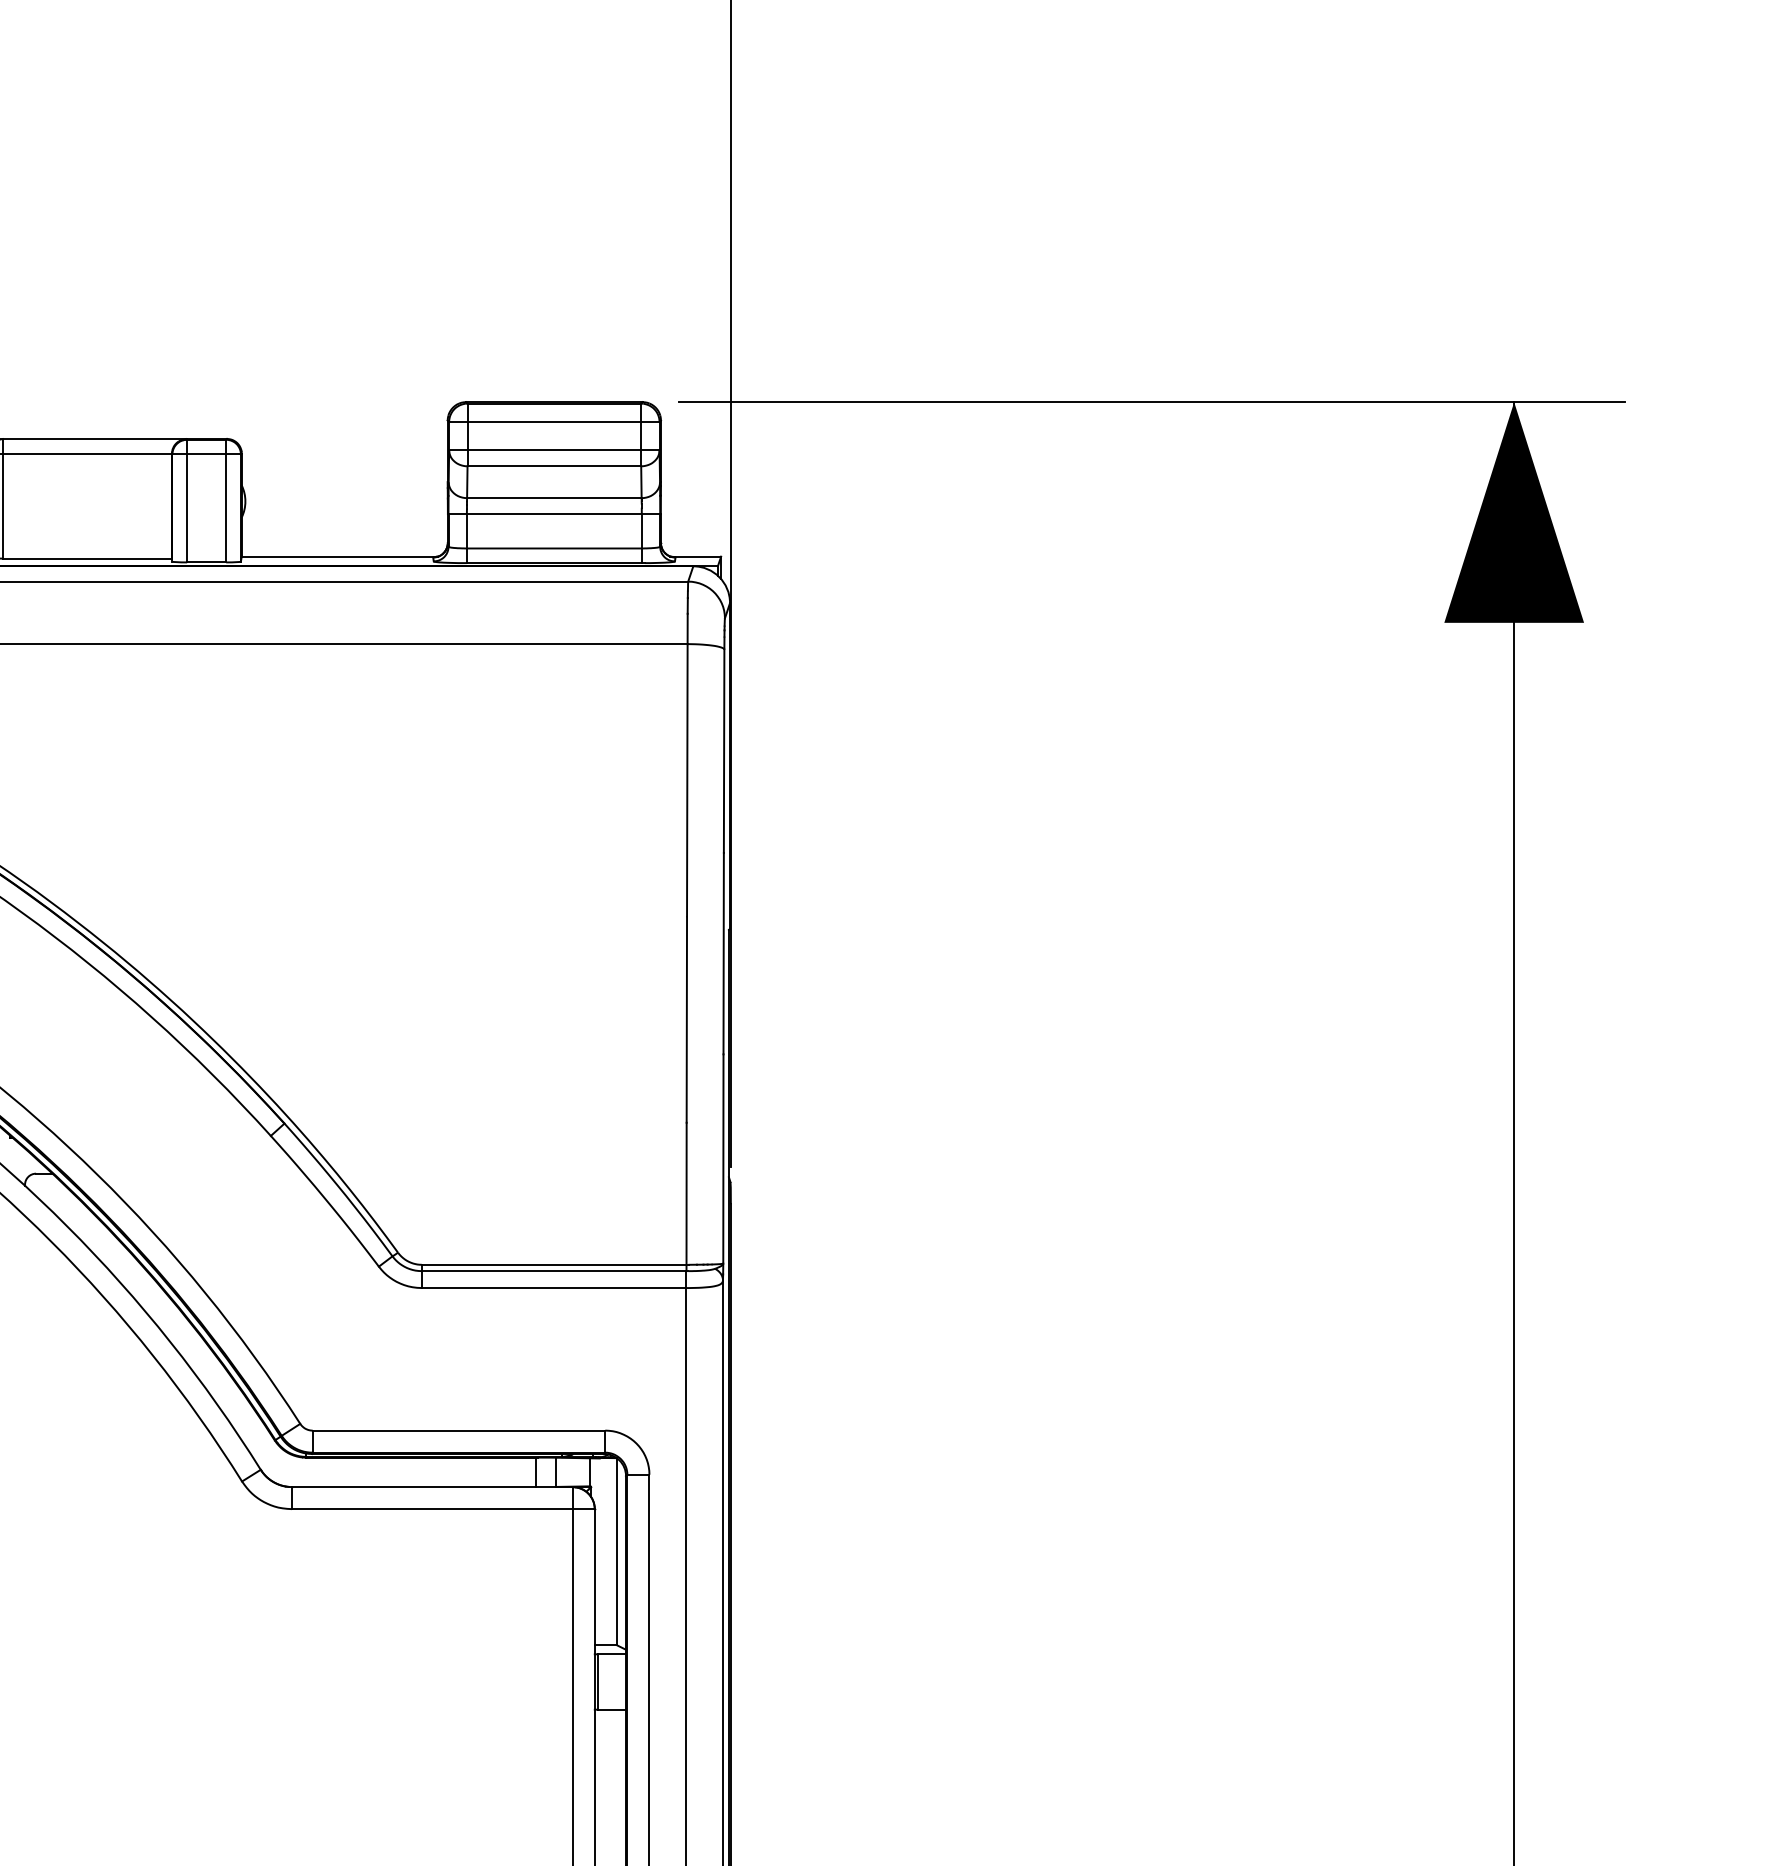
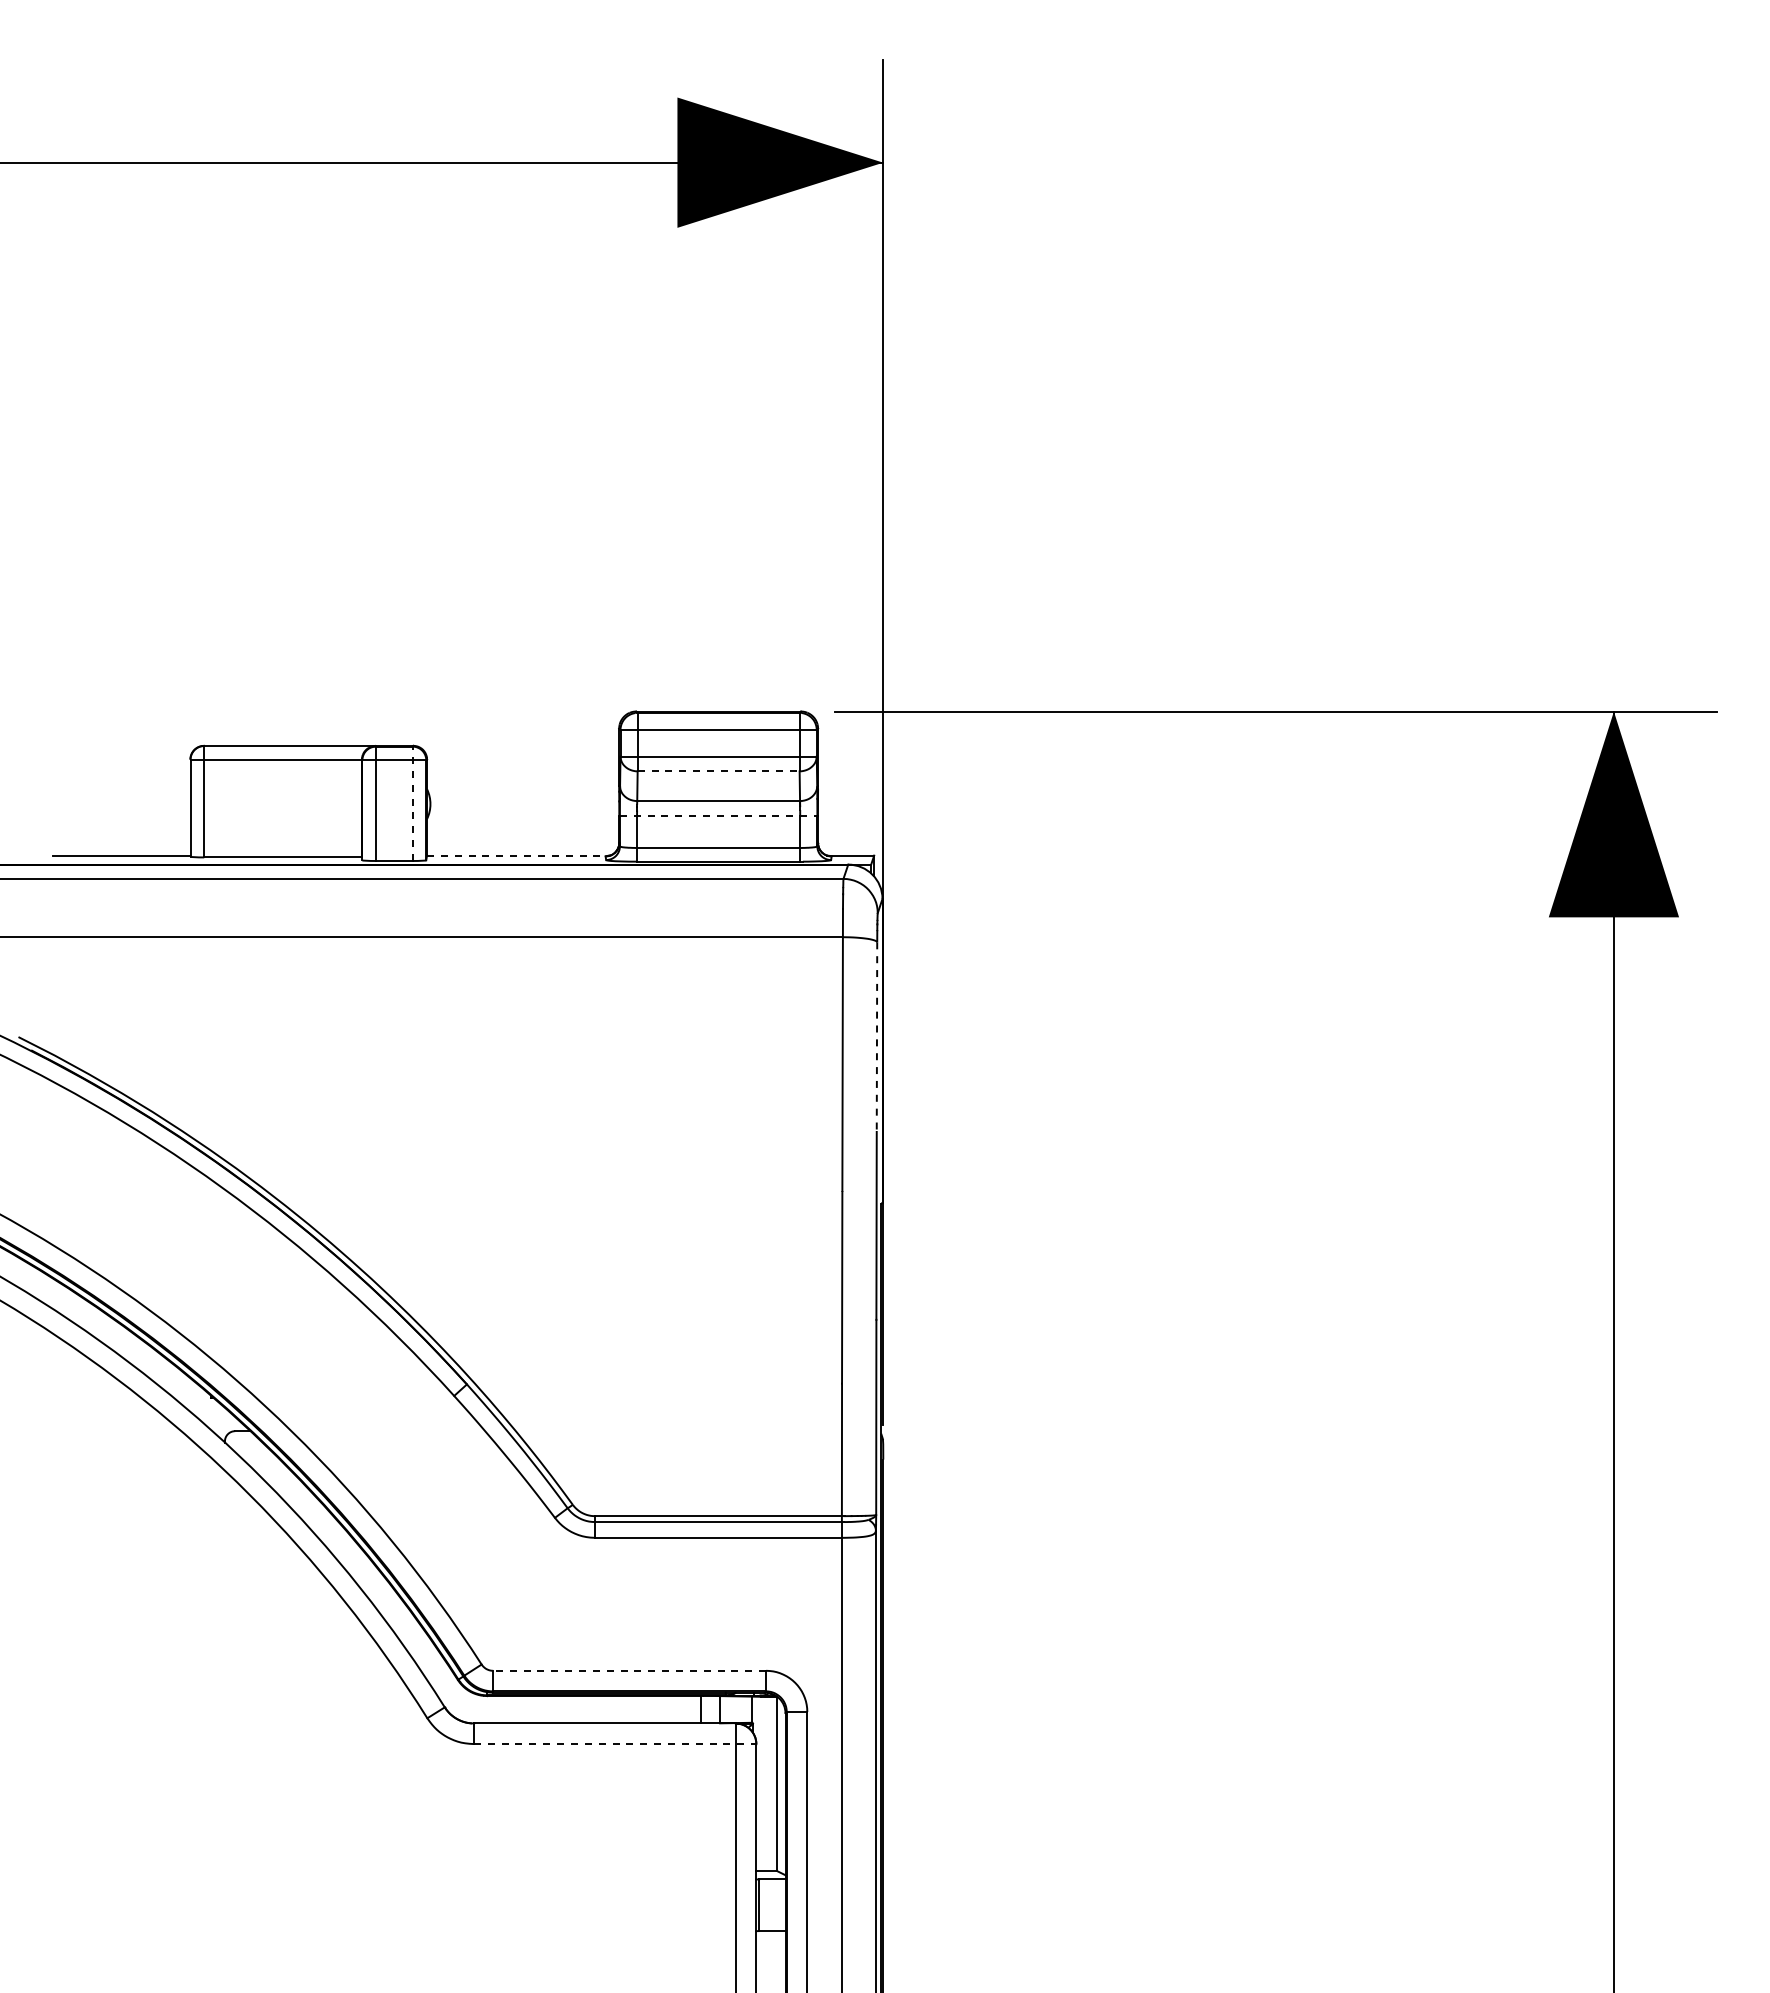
line: (554, 466) -> (718, 771), solid -> dashed
line: (226, 500) -> (412, 803), solid -> dashed
line: (554, 513) -> (718, 815), solid -> dashed
line: (339, 556) -> (518, 855), solid -> dashed
line: (723, 751) -> (876, 1037), solid -> dashed
line: (458, 1430) -> (629, 1670), solid -> dashed
line: (443, 1509) -> (615, 1744), solid -> dashed

